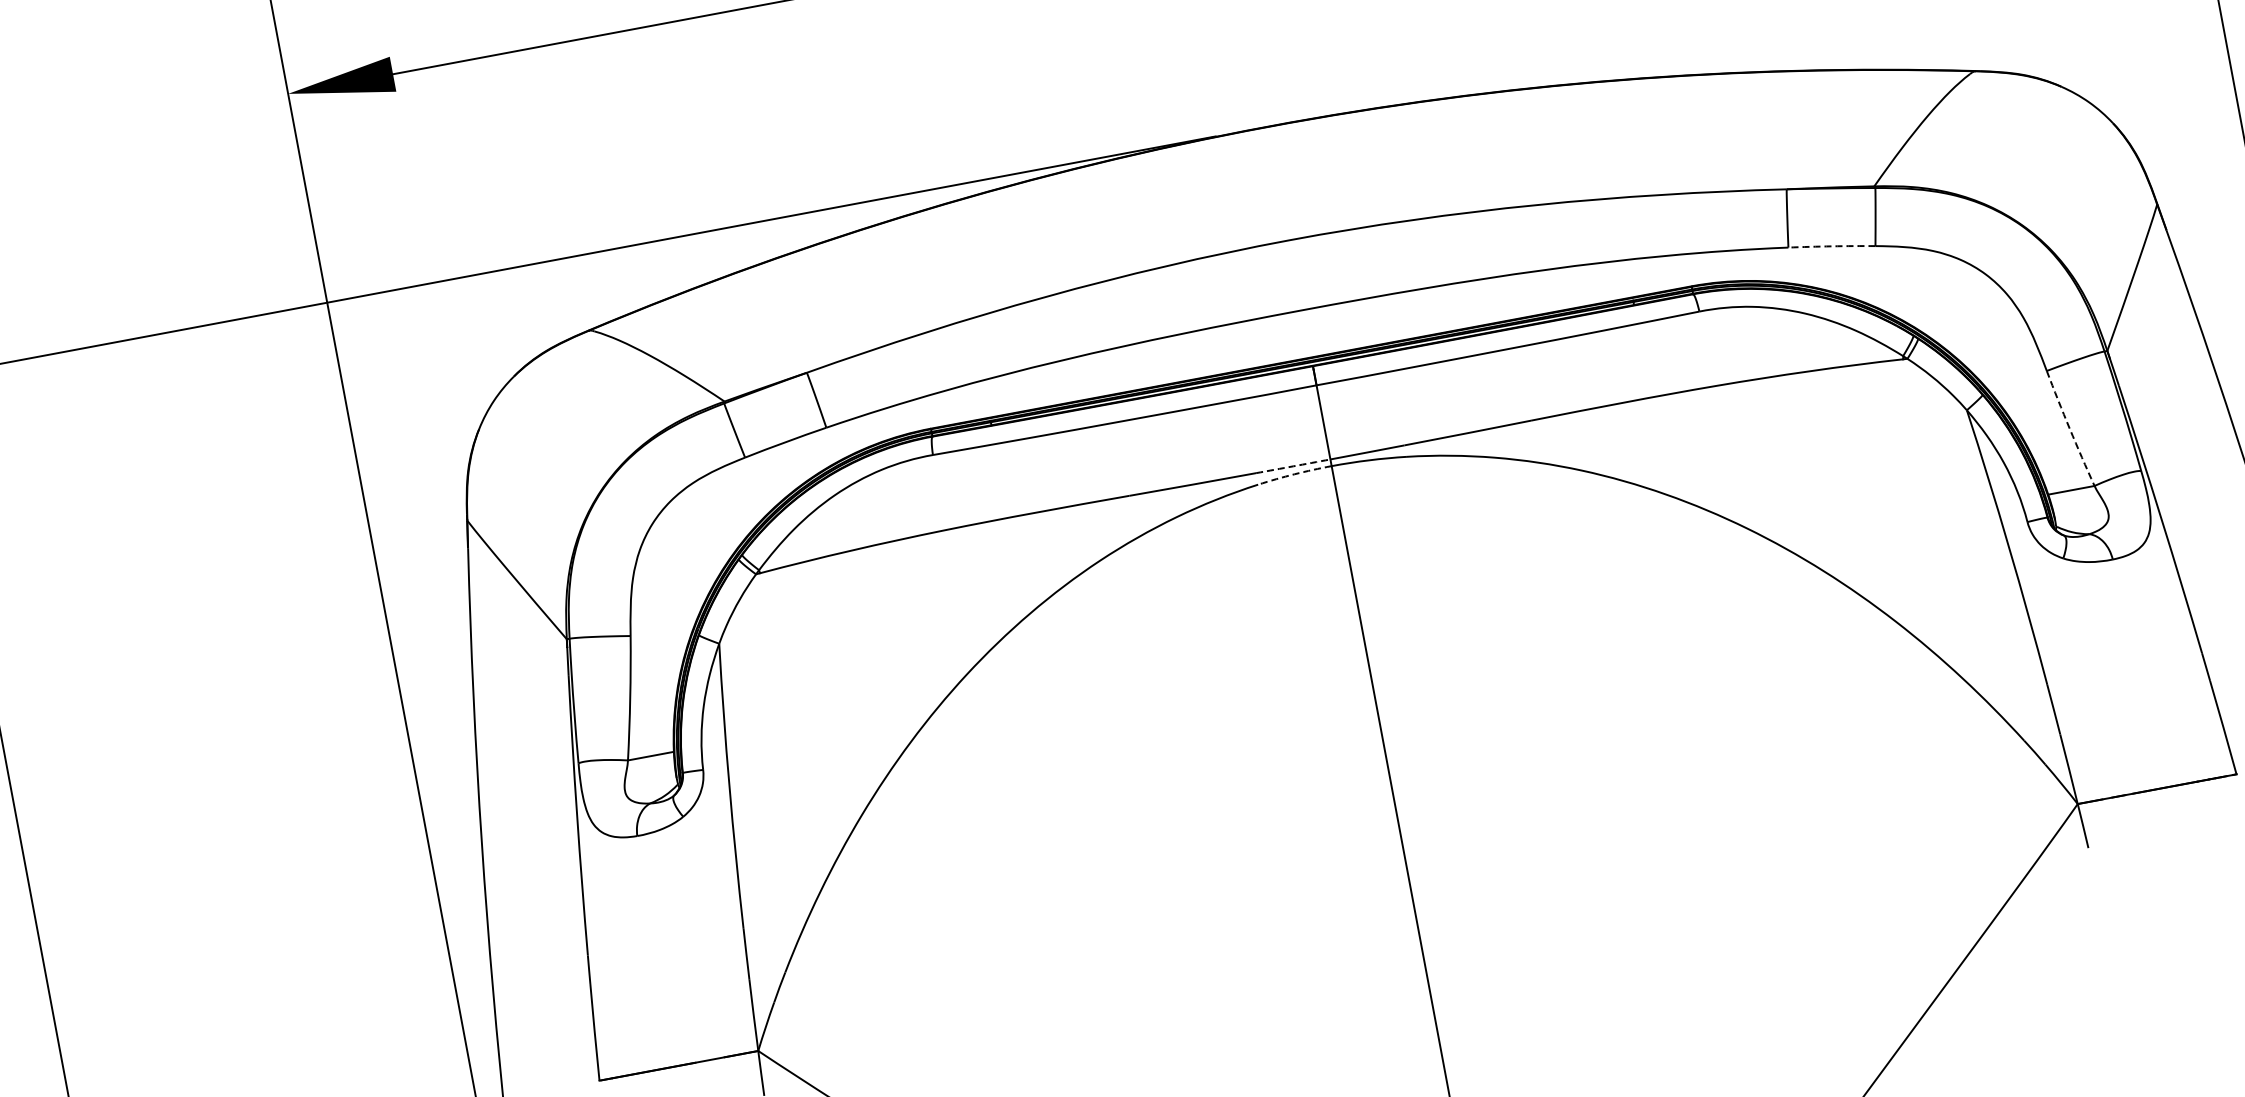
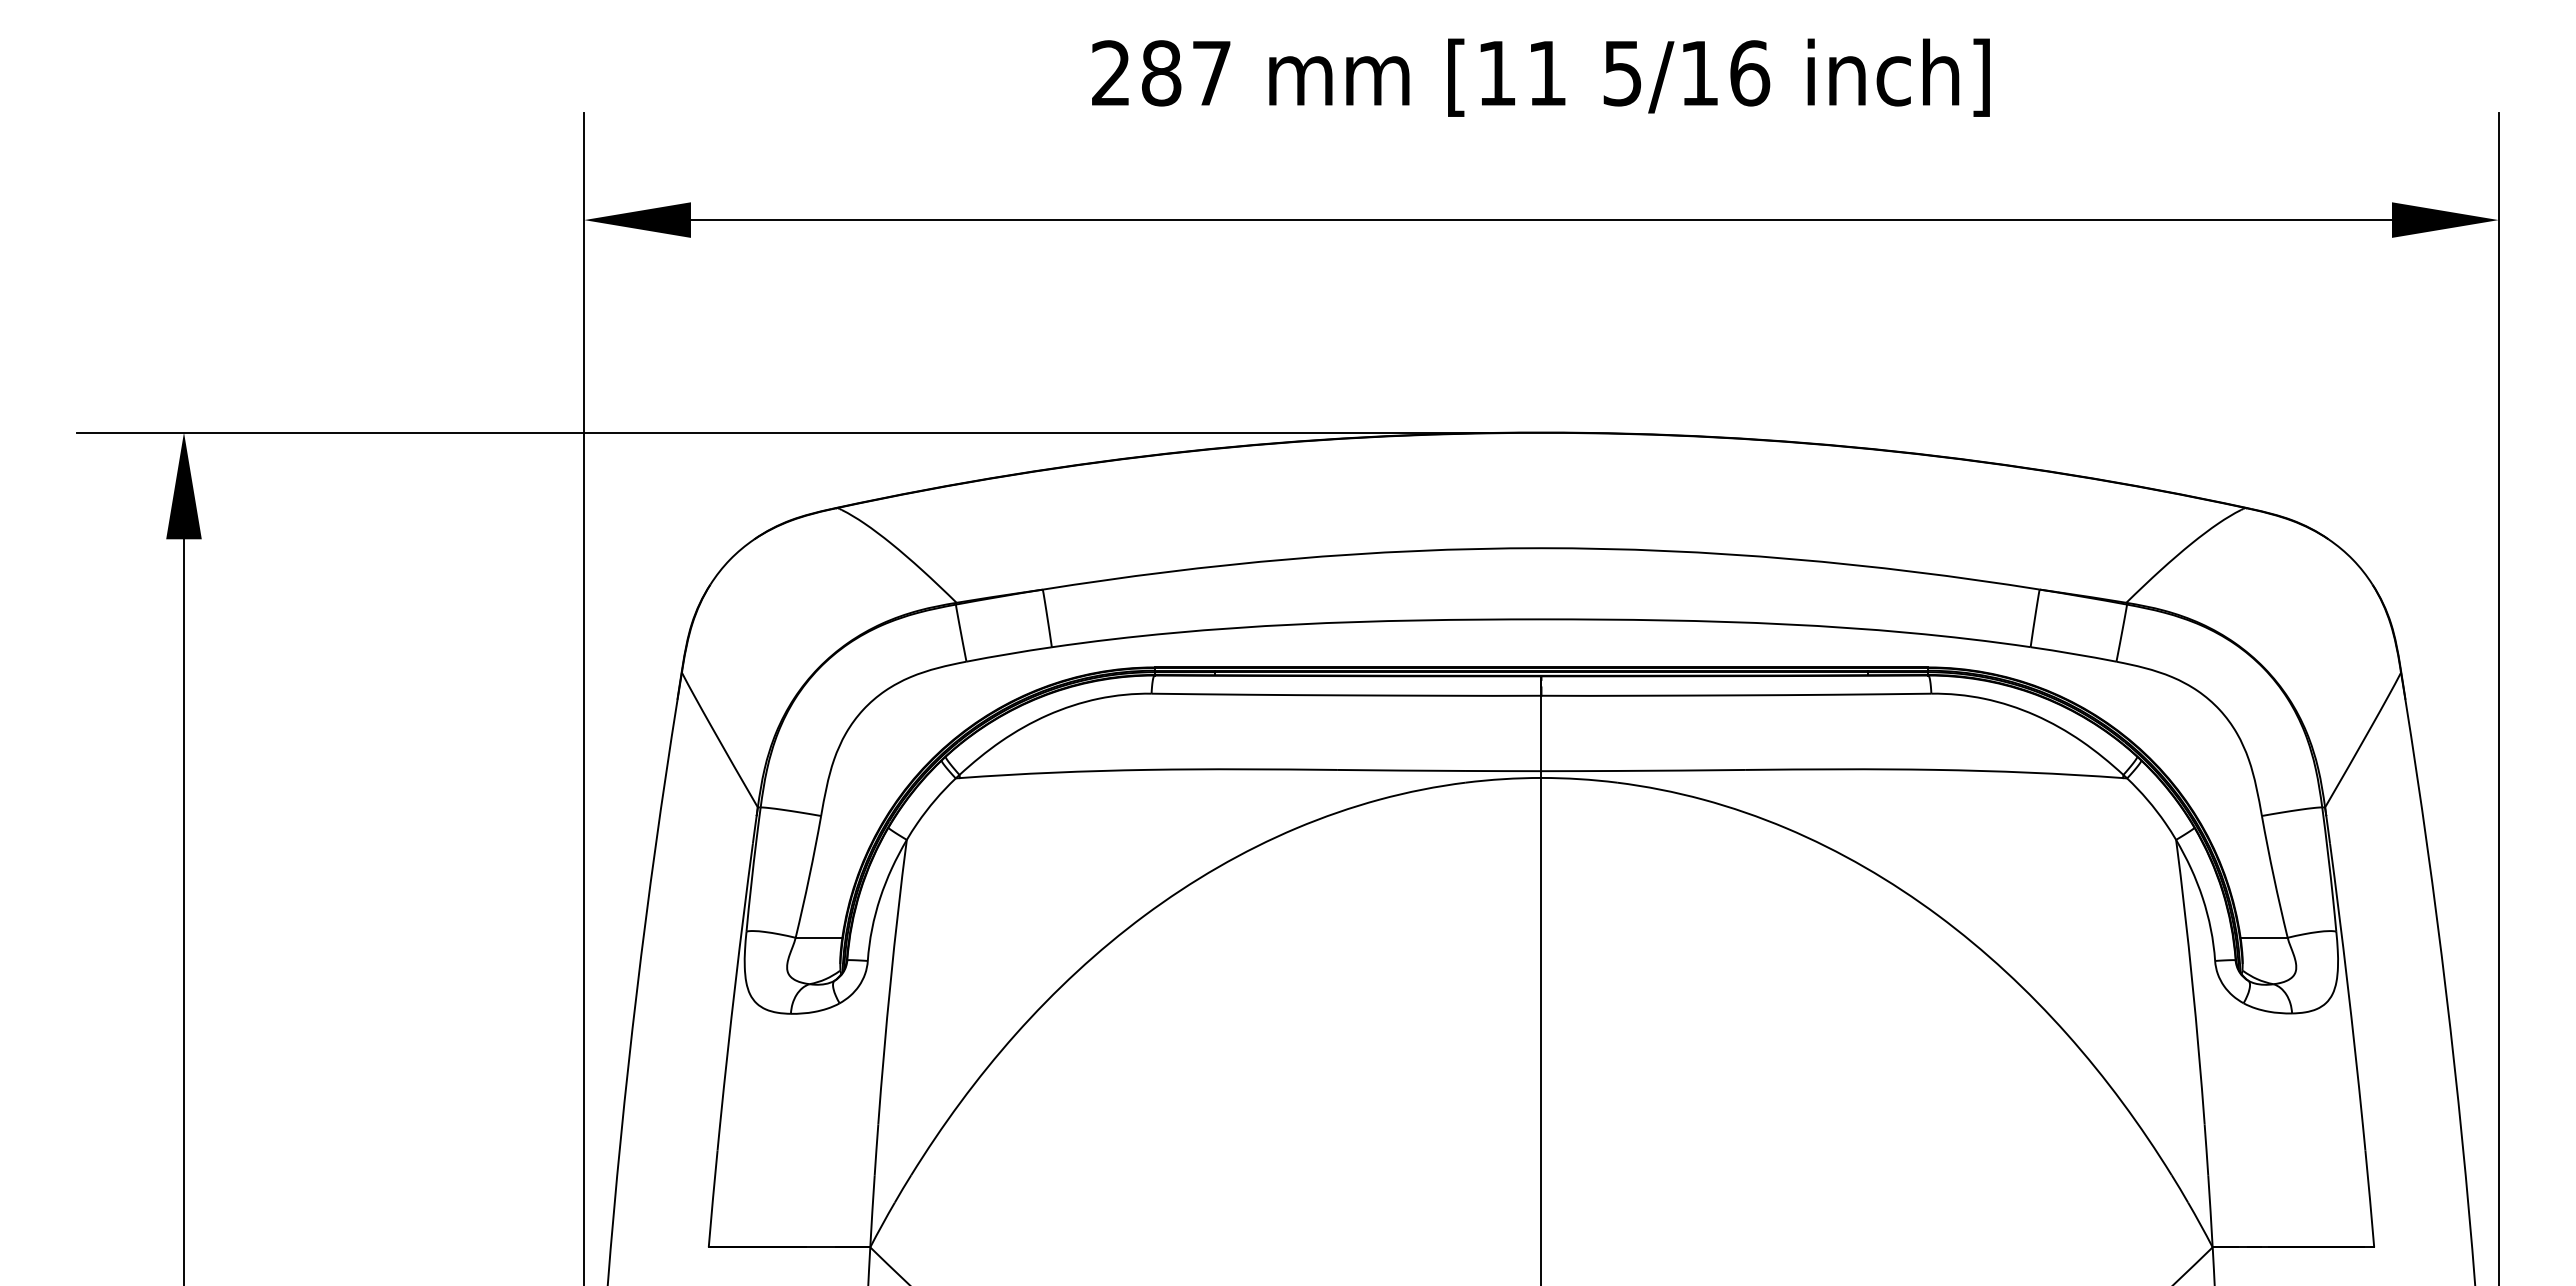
arc: (1831, 245) -> (2073, 653), dashed -> solid
arc: (2069, 429) -> (2273, 877), dashed -> solid
arc: (1293, 466) -> (1503, 771), dashed -> solid
arc: (1294, 474) -> (1503, 779), dashed -> solid

